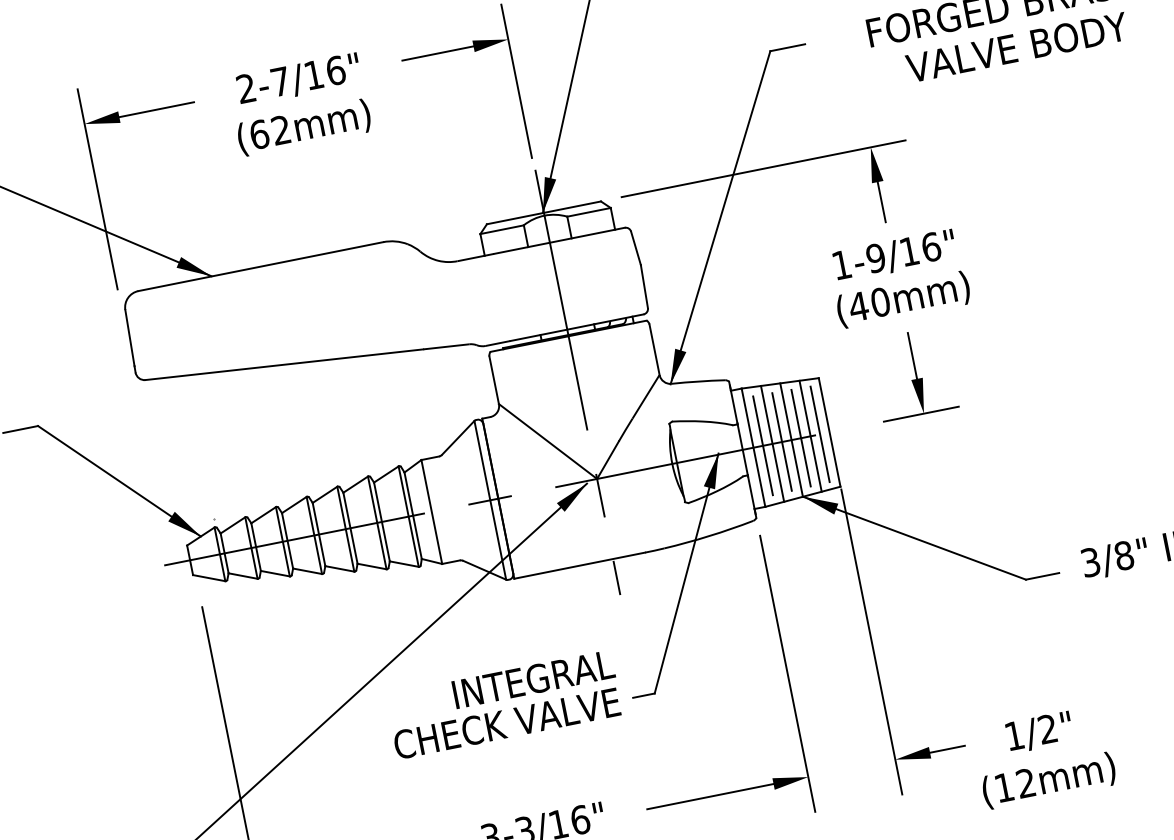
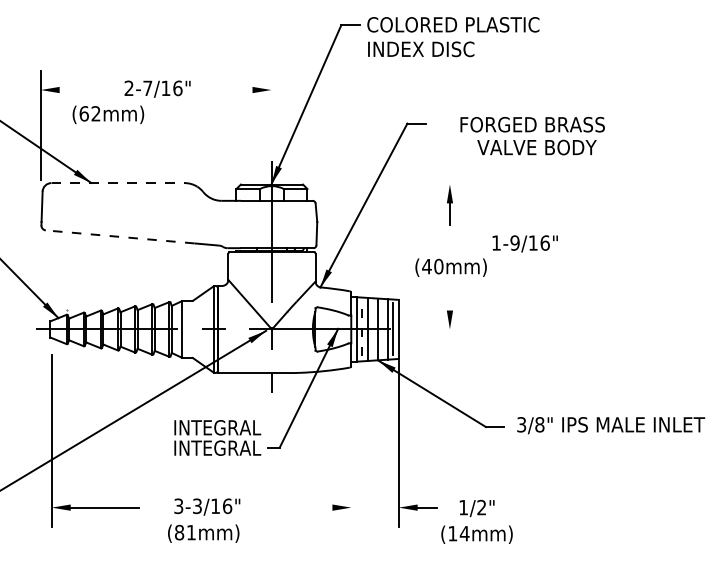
line: (436, 54) -> (232, 90), removed
line: (516, 80) -> (271, 112), removed
line: (155, 110) -> (79, 90), removed
text: (304, 126) -> (108, 114), moved
line: (763, 168) -> (391, 184), removed
text: (893, 255) -> (524, 243), moved
line: (261, 267) -> (118, 183), solid -> dashed
line: (911, 355) -> (449, 297), removed
line: (284, 363) -> (120, 236), solid -> dashed
line: (921, 414) -> (448, 329), removed
line: (801, 438) -> (383, 329), removed
line: (781, 442) -> (372, 329), removed
line: (763, 445) -> (362, 329), solid -> dashed
line: (787, 673) -> (351, 451), removed
text: (507, 722) -> (199, 447), CHECK VALVE -> INTEGRAL
text: (1025, 783) -> (464, 533), (12mm) -> (14mm)
line: (709, 796) -> (297, 507), removed

